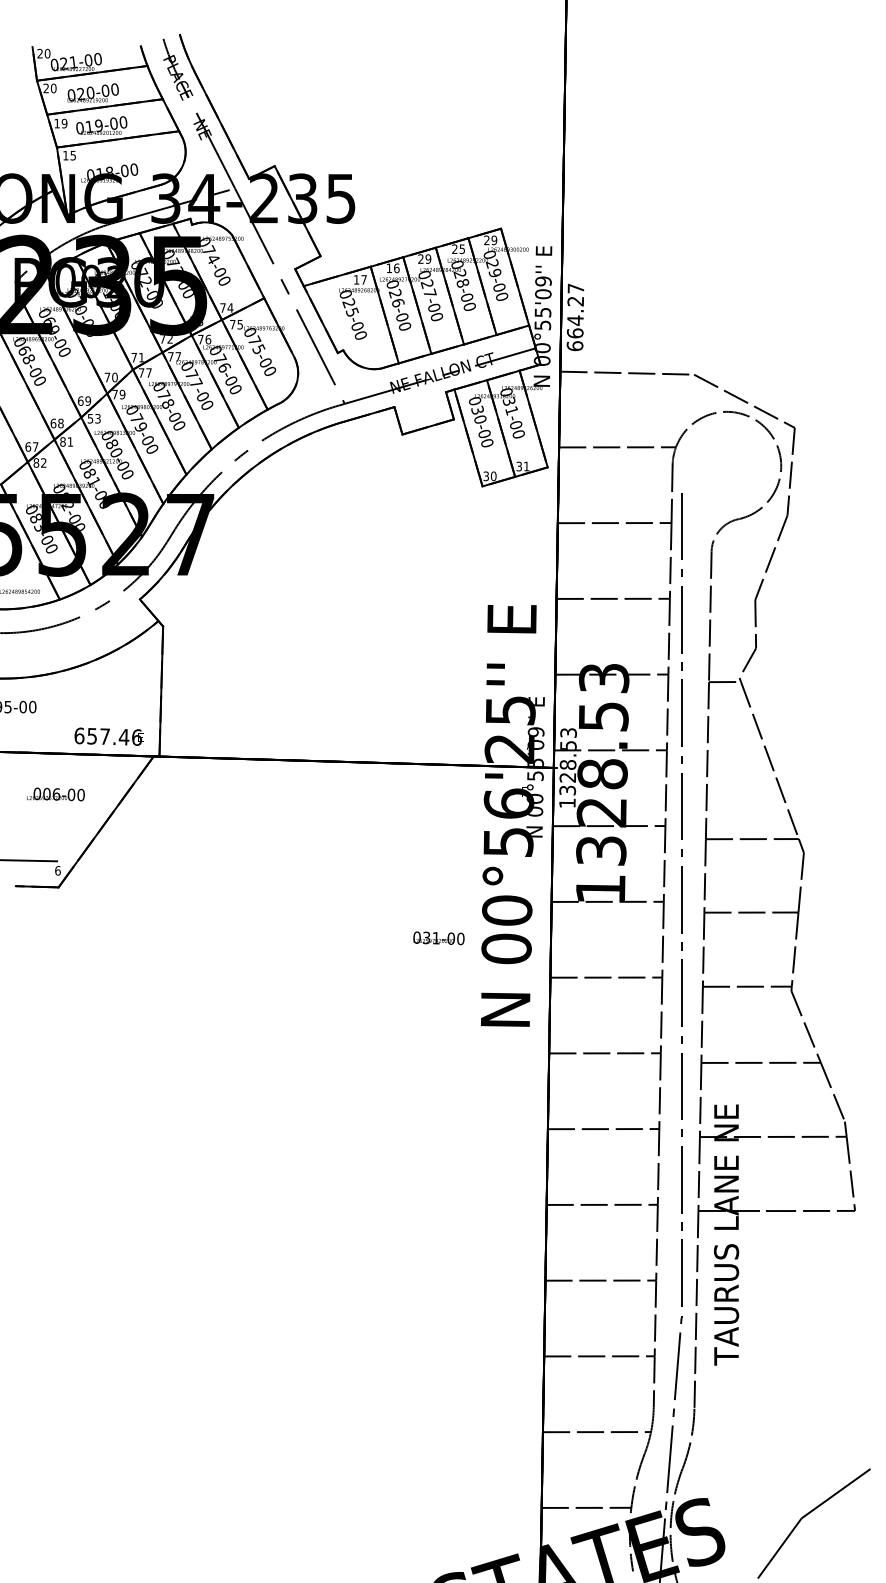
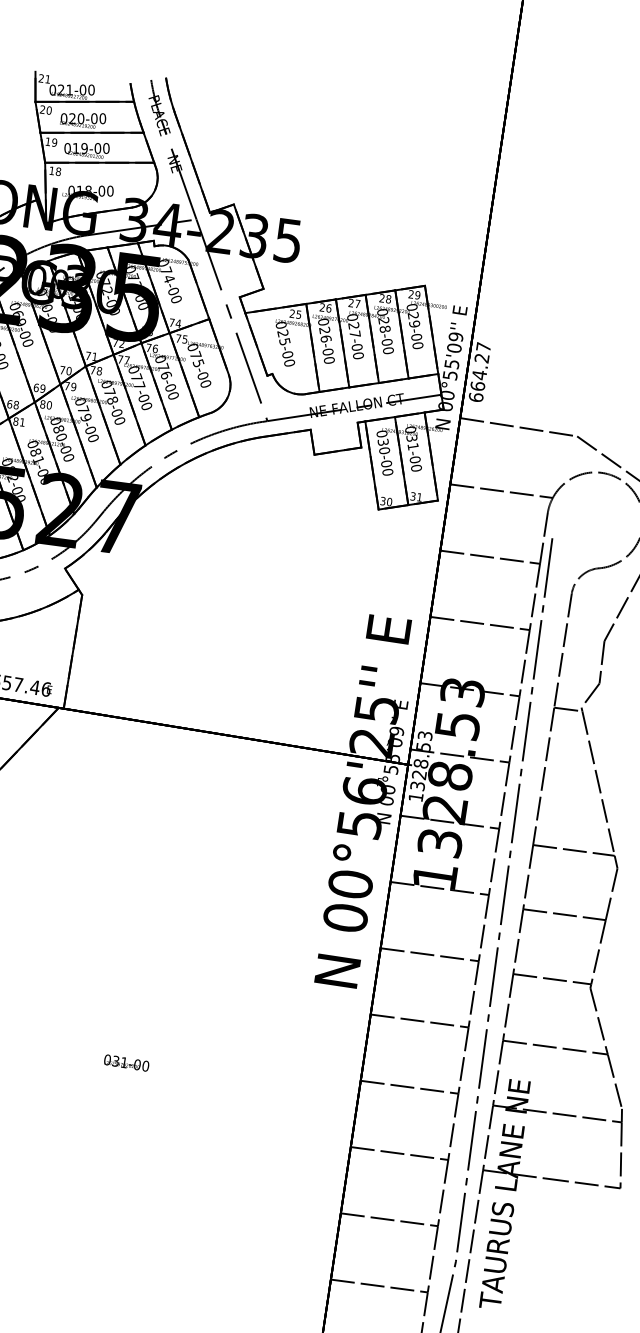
text: (47, 53) -> (47, 79), 20 -> 21
text: (73, 155) -> (58, 171), 15 -> 18
text: (462, 249) -> (388, 299), 25 -> 28
text: (428, 258) -> (357, 303), 29 -> 27
text: (388, 267) -> (321, 306), 16 -> 26
text: (359, 279) -> (294, 313), 17 -> 25
text: (148, 372) -> (99, 370), 77 -> 78
text: (93, 418) -> (45, 404), 53 -> 80
text: (438, 938) -> (126, 1063), moved

